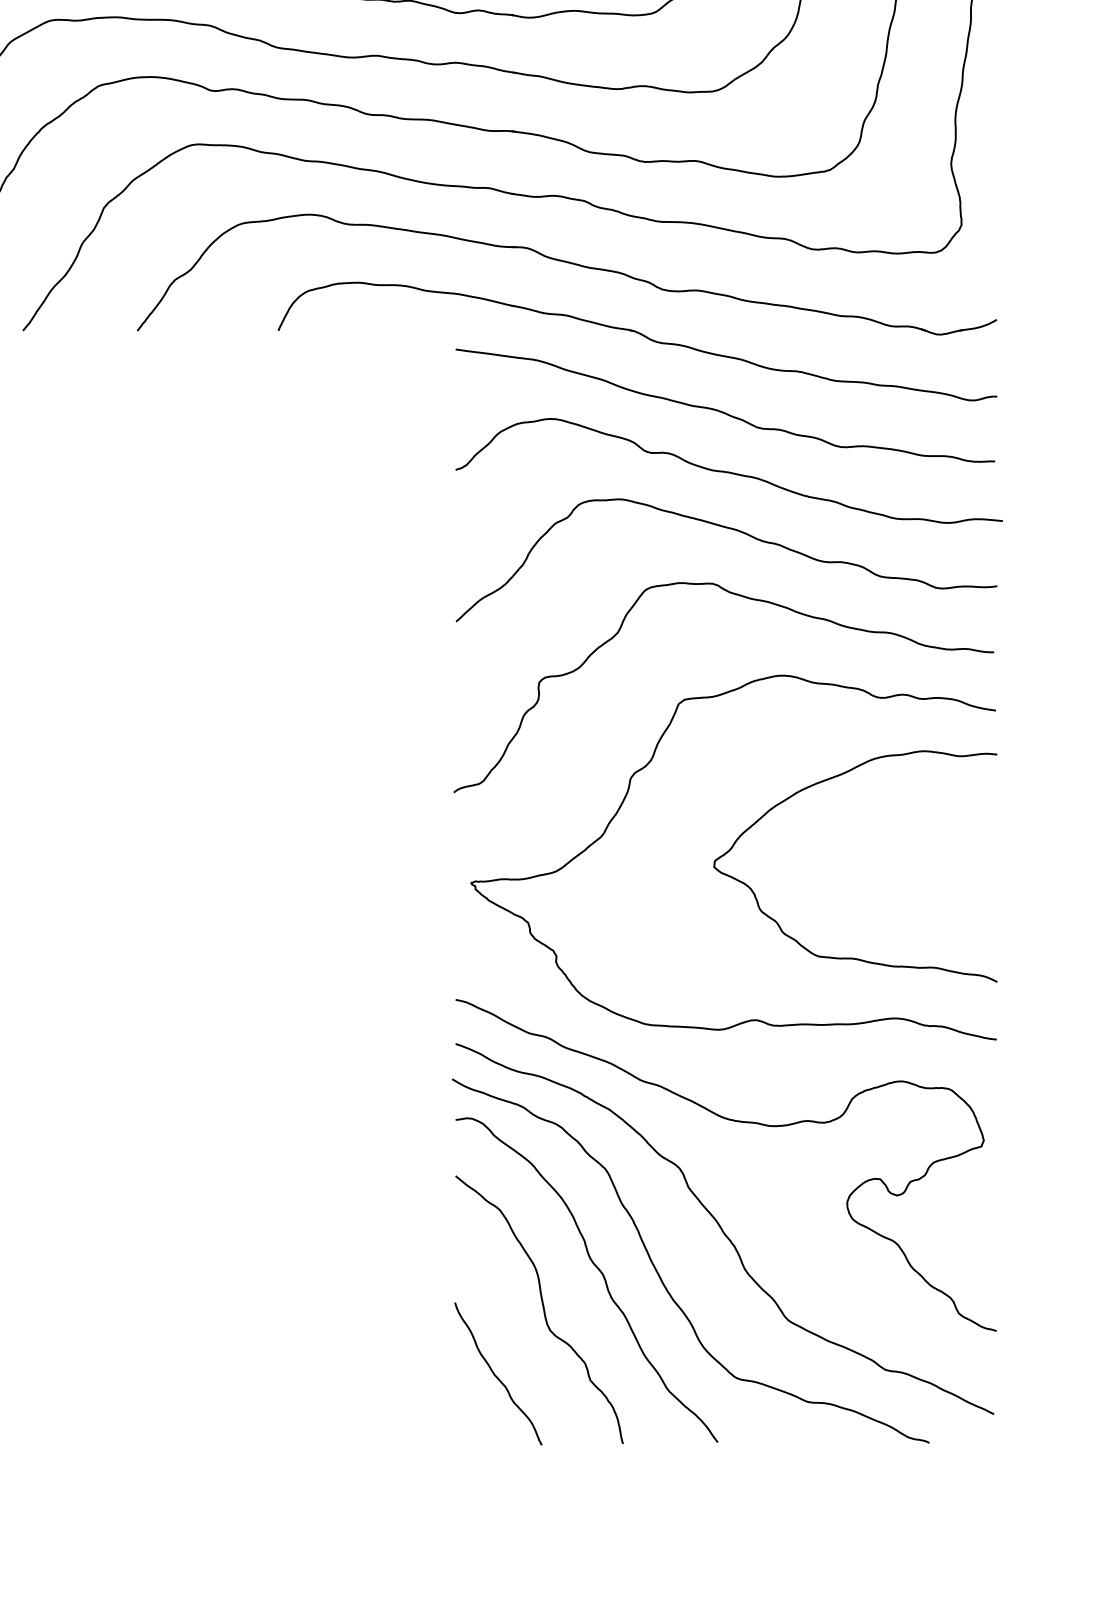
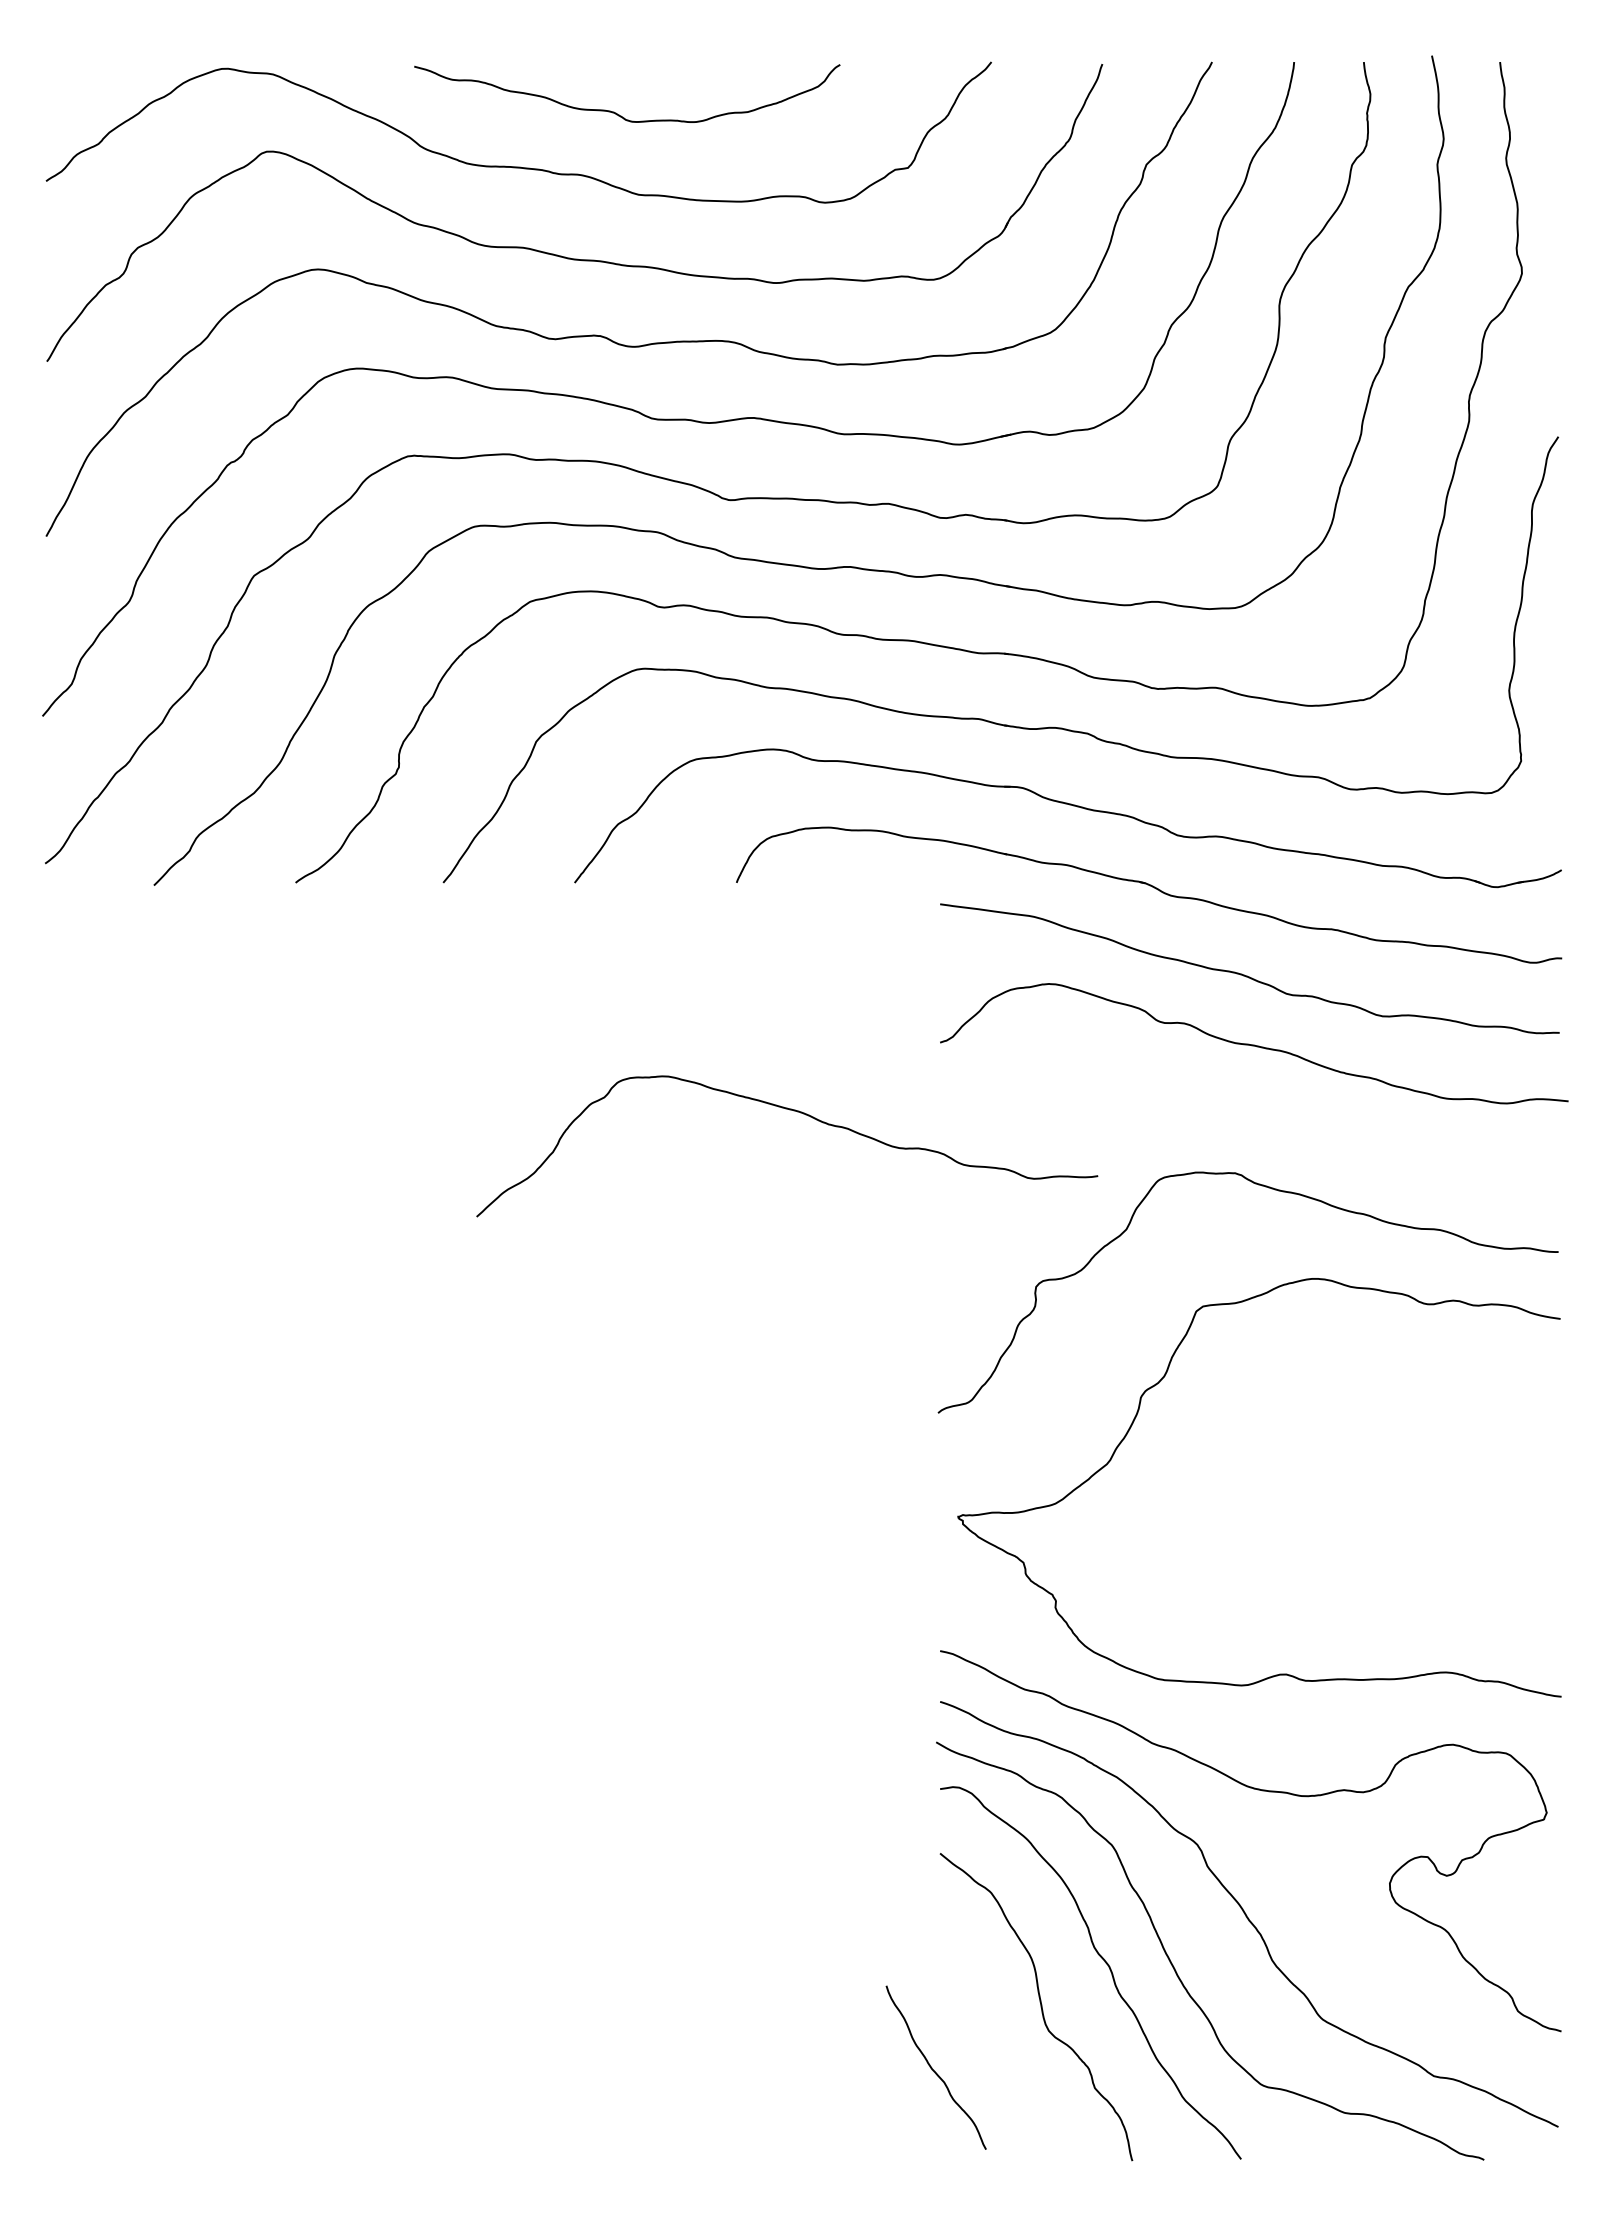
curve: (735, 530) -> (797, 1112), moved
curve: (825, 781) -> (1364, 1400), removed
curve: (496, 1375) -> (933, 2069), moved

